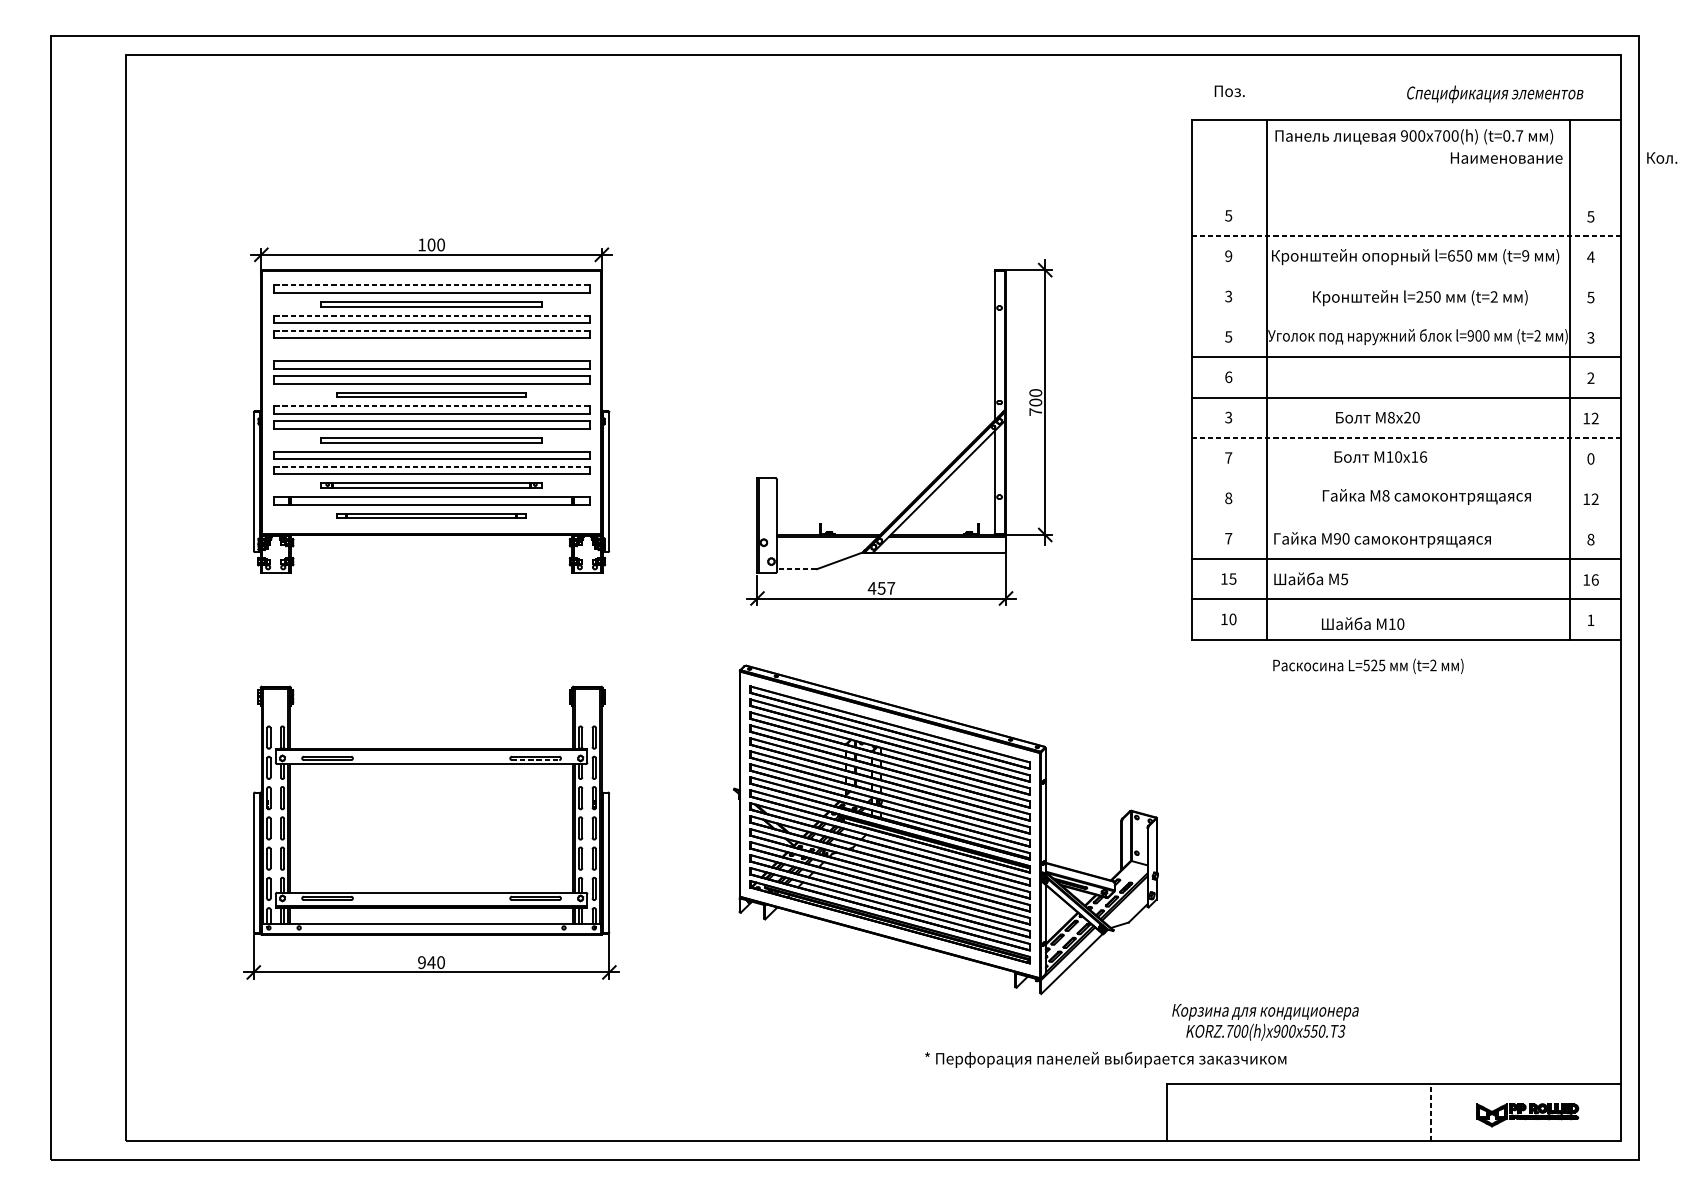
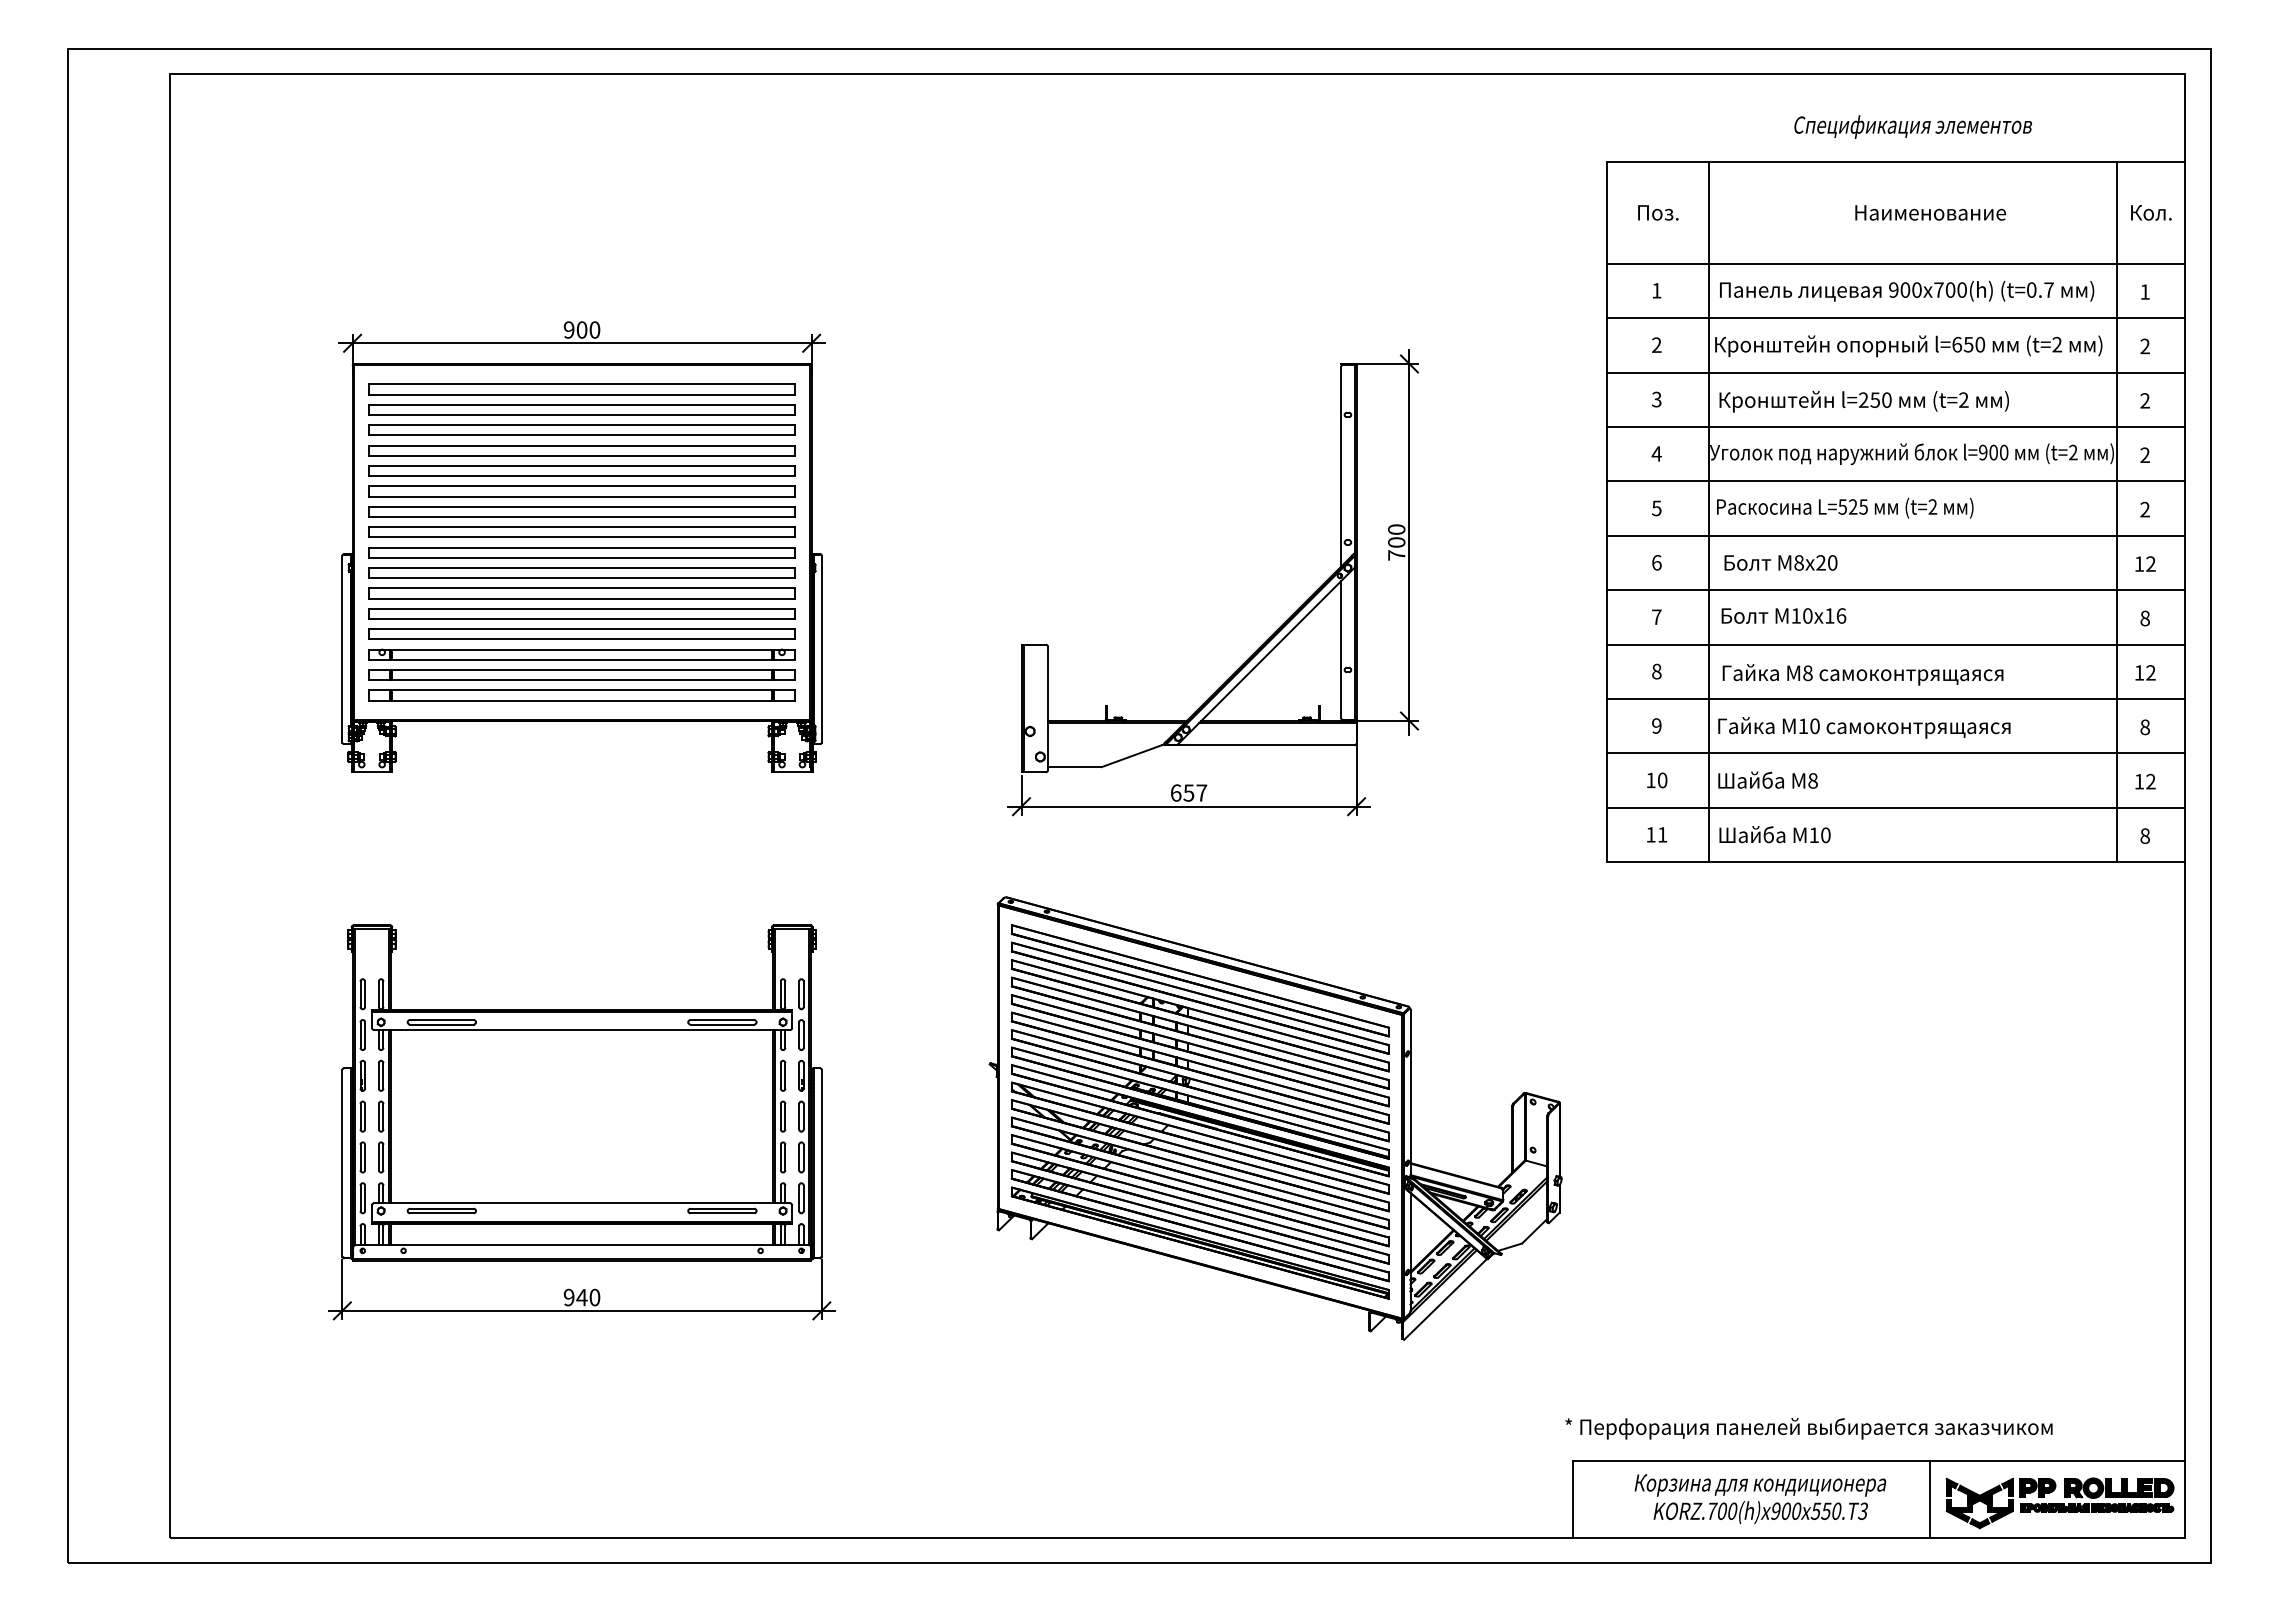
text: (1229, 91) -> (1658, 212), moved
text: (1494, 94) -> (1912, 126), moved
text: (1414, 136) -> (1907, 290), moved
text: (1506, 157) -> (1930, 212), moved
text: (1662, 157) -> (2151, 212), moved
line: (1406, 195) -> (1896, 263), added
text: (1228, 215) -> (1656, 290), 5 -> 1
text: (1590, 216) -> (2144, 291), 5 -> 1
line: (1406, 236) -> (1896, 318), dashed -> solid
text: (421, 244) -> (568, 329), 100 -> 900
text: (1228, 255) -> (1656, 344), 9 -> 2
text: (1525, 255) -> (2056, 344), (t=9 -> (t=2
text: (1591, 257) -> (2145, 346), 4 -> 2
line: (1406, 276) -> (1896, 372), added
line: (431, 285) -> (582, 384), dashed -> solid
text: (1419, 297) -> (1863, 401), moved
text: (1590, 297) -> (2144, 400), 5 -> 2
part: (431, 303) -> (581, 409), size x1.43
line: (431, 315) -> (582, 425), dashed -> solid
line: (1406, 317) -> (1896, 427), added
line: (431, 330) -> (582, 445), dashed -> solid
text: (1228, 336) -> (1656, 453), 5 -> 4
text: (1590, 338) -> (2144, 455), 3 -> 2
part: (431, 349) -> (581, 470), added
text: (1228, 377) -> (1656, 508), 6 -> 5
part: (431, 394) -> (581, 531), size x1.67
line: (431, 406) -> (582, 547), dashed -> solid
text: (1228, 417) -> (1656, 562), 3 -> 6
text: (1377, 417) -> (1780, 562), moved
line: (1406, 438) -> (1896, 590), dashed -> solid
part: (431, 440) -> (581, 593), size x1.43
text: (1380, 456) -> (1783, 615), moved
text: (1591, 458) -> (2145, 618), 0 -> 8
line: (431, 467) -> (582, 629), dashed -> solid
line: (1406, 478) -> (1896, 644), added
part: (431, 485) -> (581, 654), size x1.43
text: (1426, 496) -> (1862, 674), moved
part: (431, 516) -> (581, 695), size x1.67
line: (1406, 519) -> (1896, 699), added
text: (1228, 538) -> (1656, 725), 7 -> 9
text: (1337, 539) -> (1803, 726), 90 -> 10
line: (796, 569) -> (1074, 767), dashed -> solid
text: (1232, 579) -> (1662, 780), 15 -> 10
text: (1344, 579) -> (1812, 780), 5 -> 8
text: (1594, 579) -> (2150, 781), 16 -> 12
text: (871, 587) -> (1175, 792), 457 -> 657
text: (1232, 619) -> (1662, 834), 10 -> 11
text: (1590, 619) -> (2144, 835), 1 -> 8
text: (1362, 623) -> (1774, 834), moved
text: (1368, 665) -> (1845, 507), moved
line: (535, 760) -> (722, 1024), dashed -> solid
text: (1265, 1022) -> (1760, 1499), moved
text: (1105, 1059) -> (1808, 1428), moved
line: (1431, 1112) -> (1930, 1499), dashed -> solid
part: (1527, 1115) -> (2059, 1503), size x1.67

